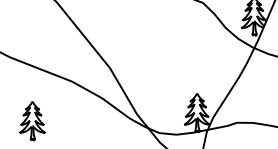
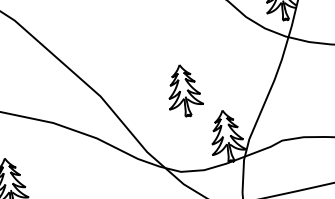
part: (171, 74) -> (183, 91), added

